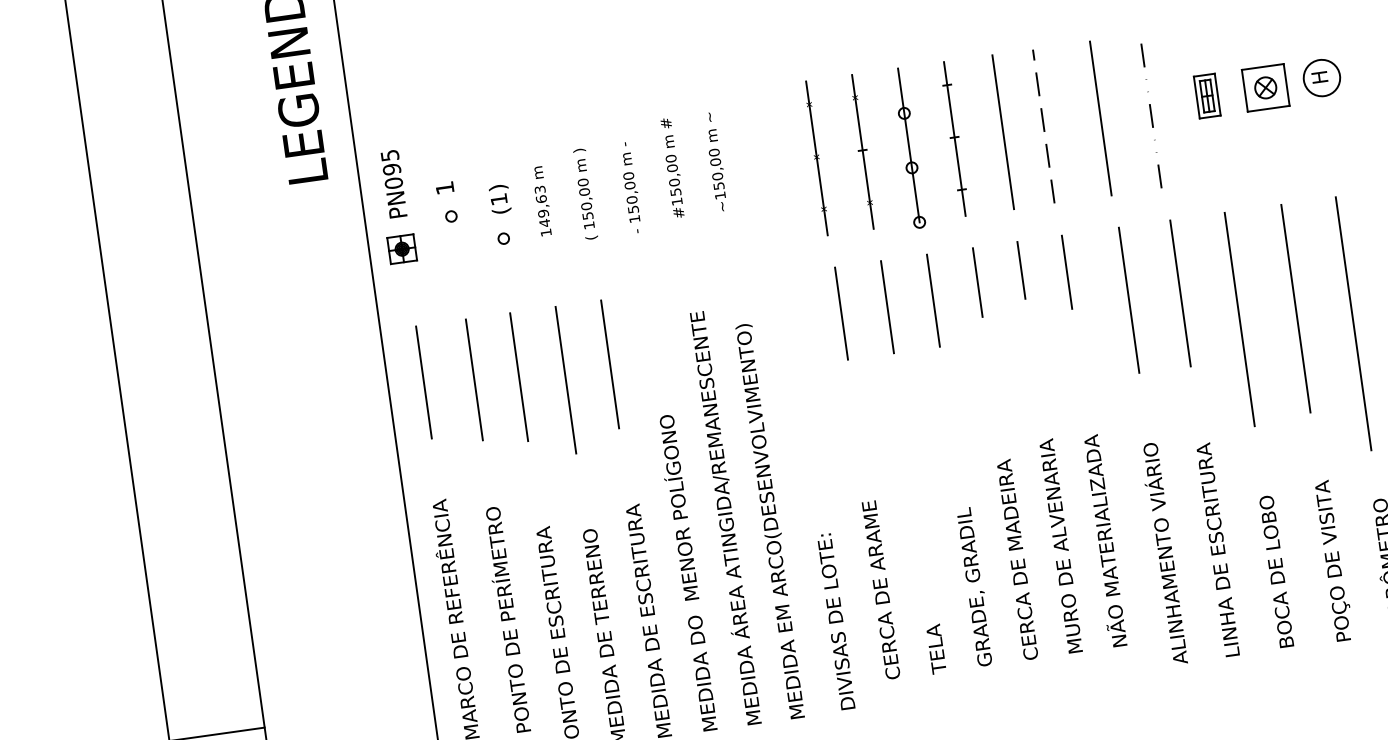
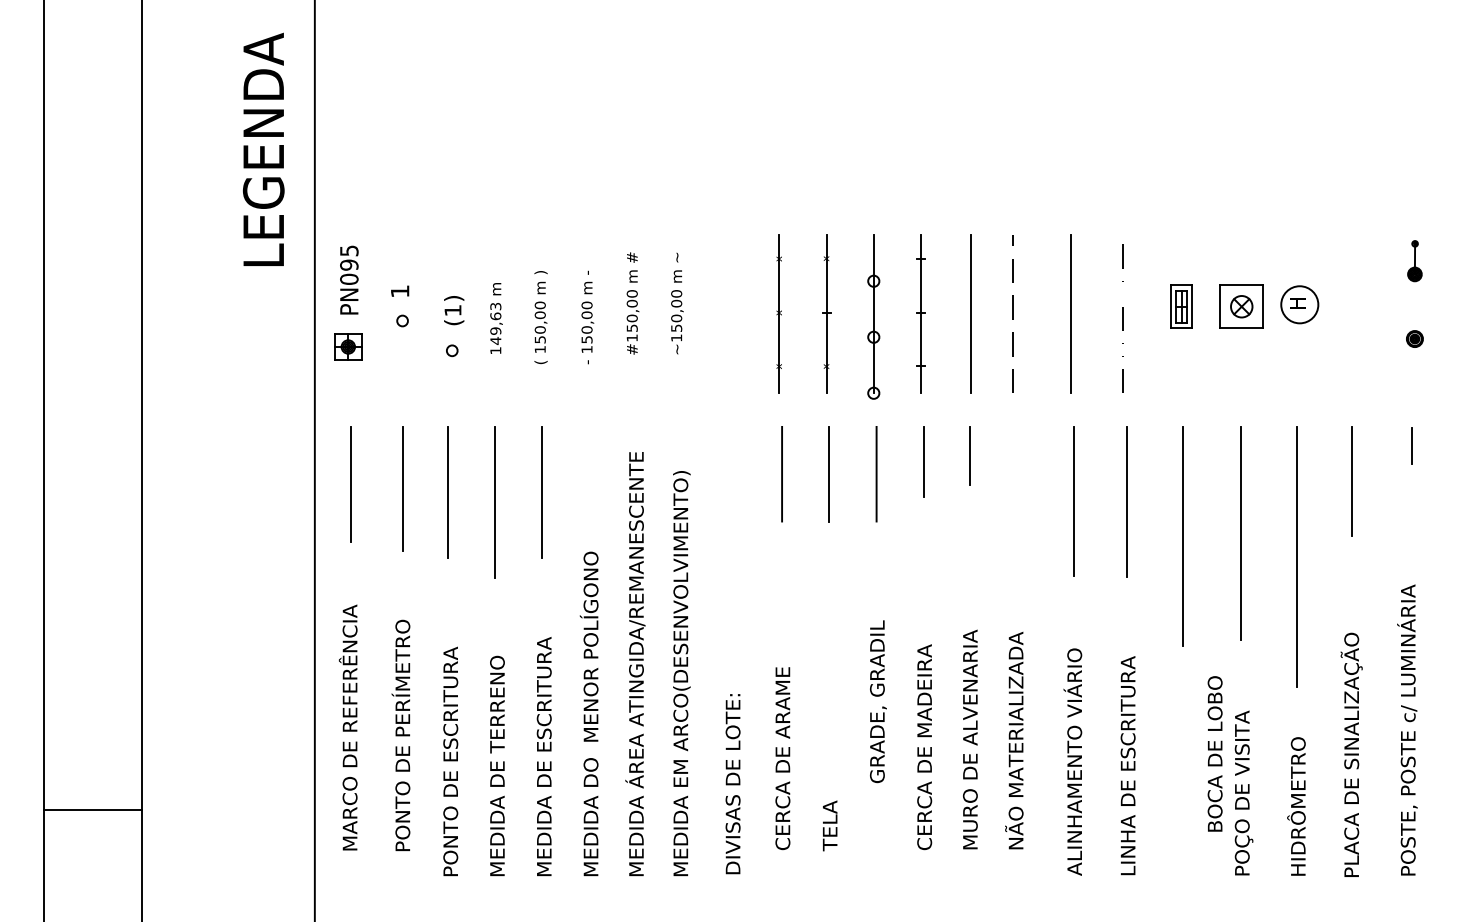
line: (1067, 272) -> (1015, 464), removed
text: (1275, 571) -> (1214, 753), moved
text: (975, 586) -> (878, 701), moved

